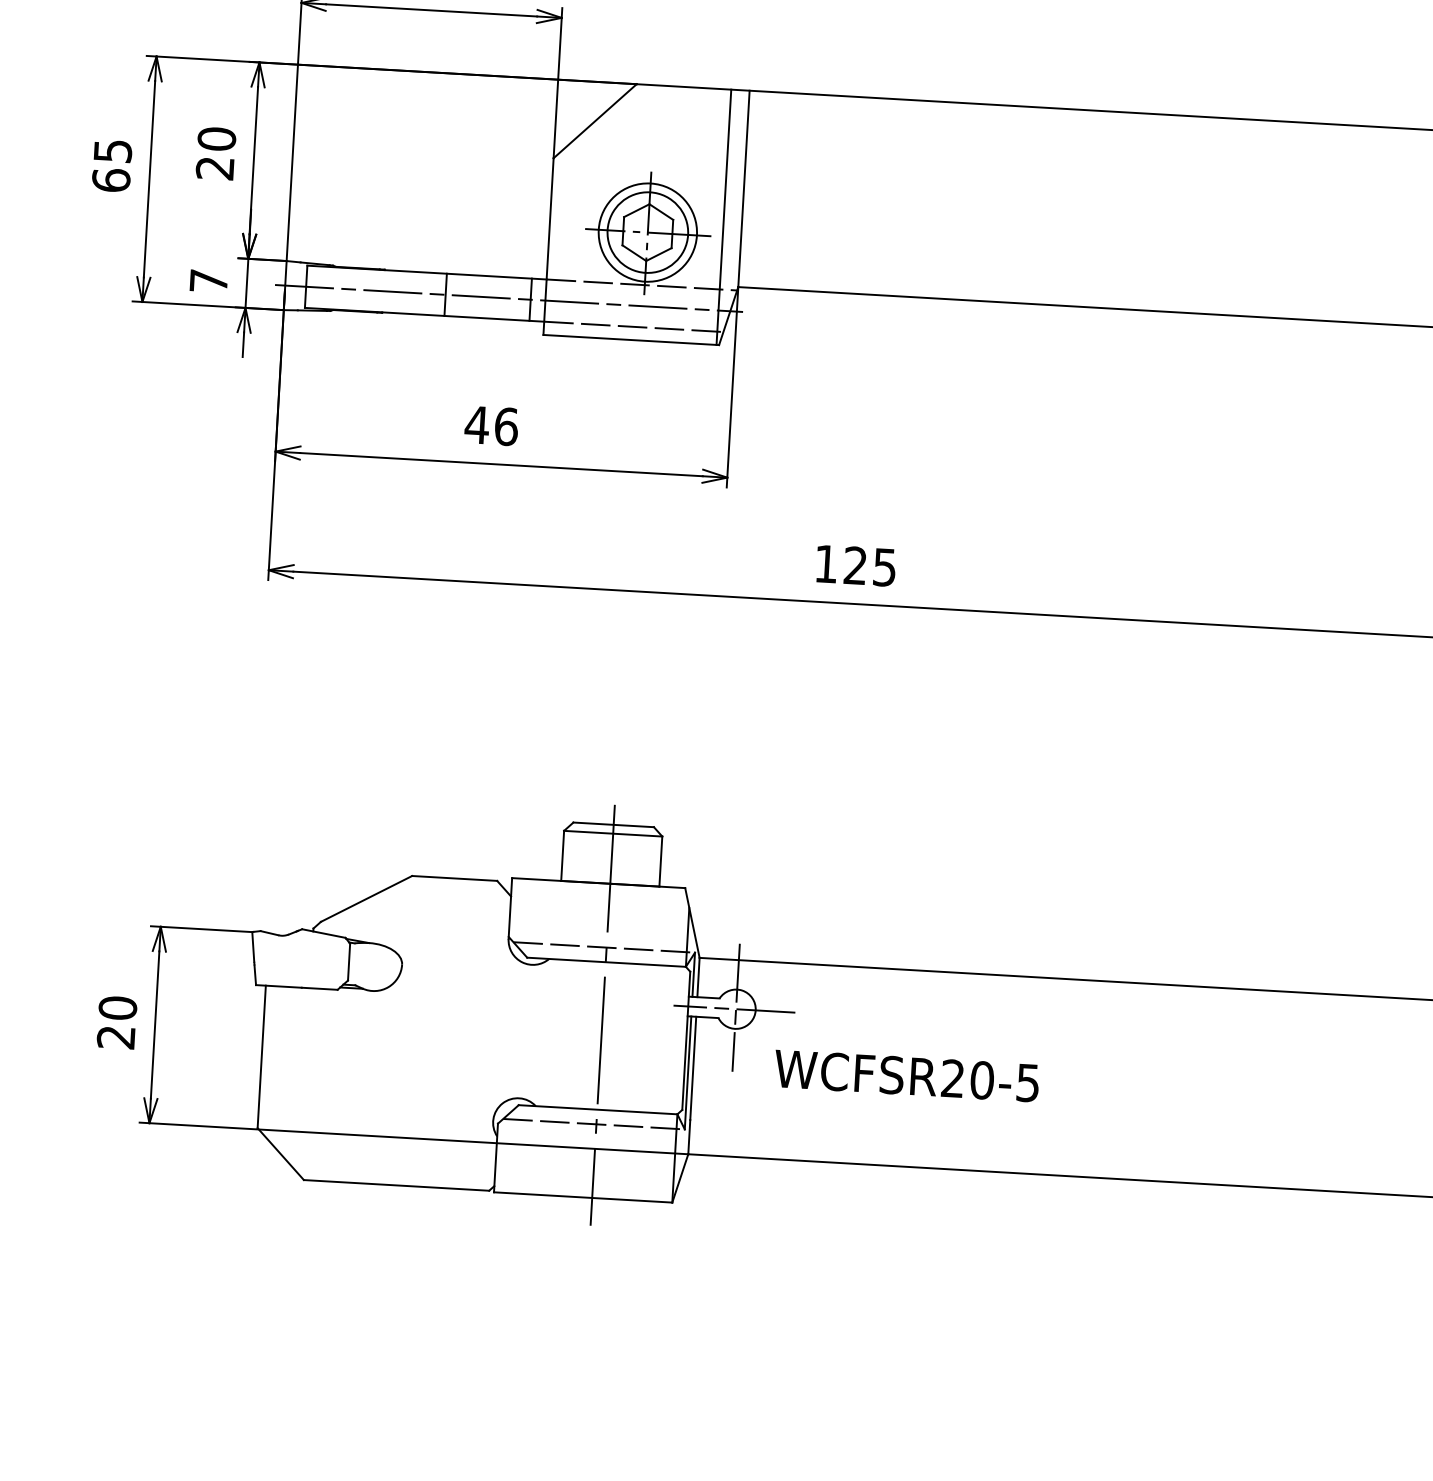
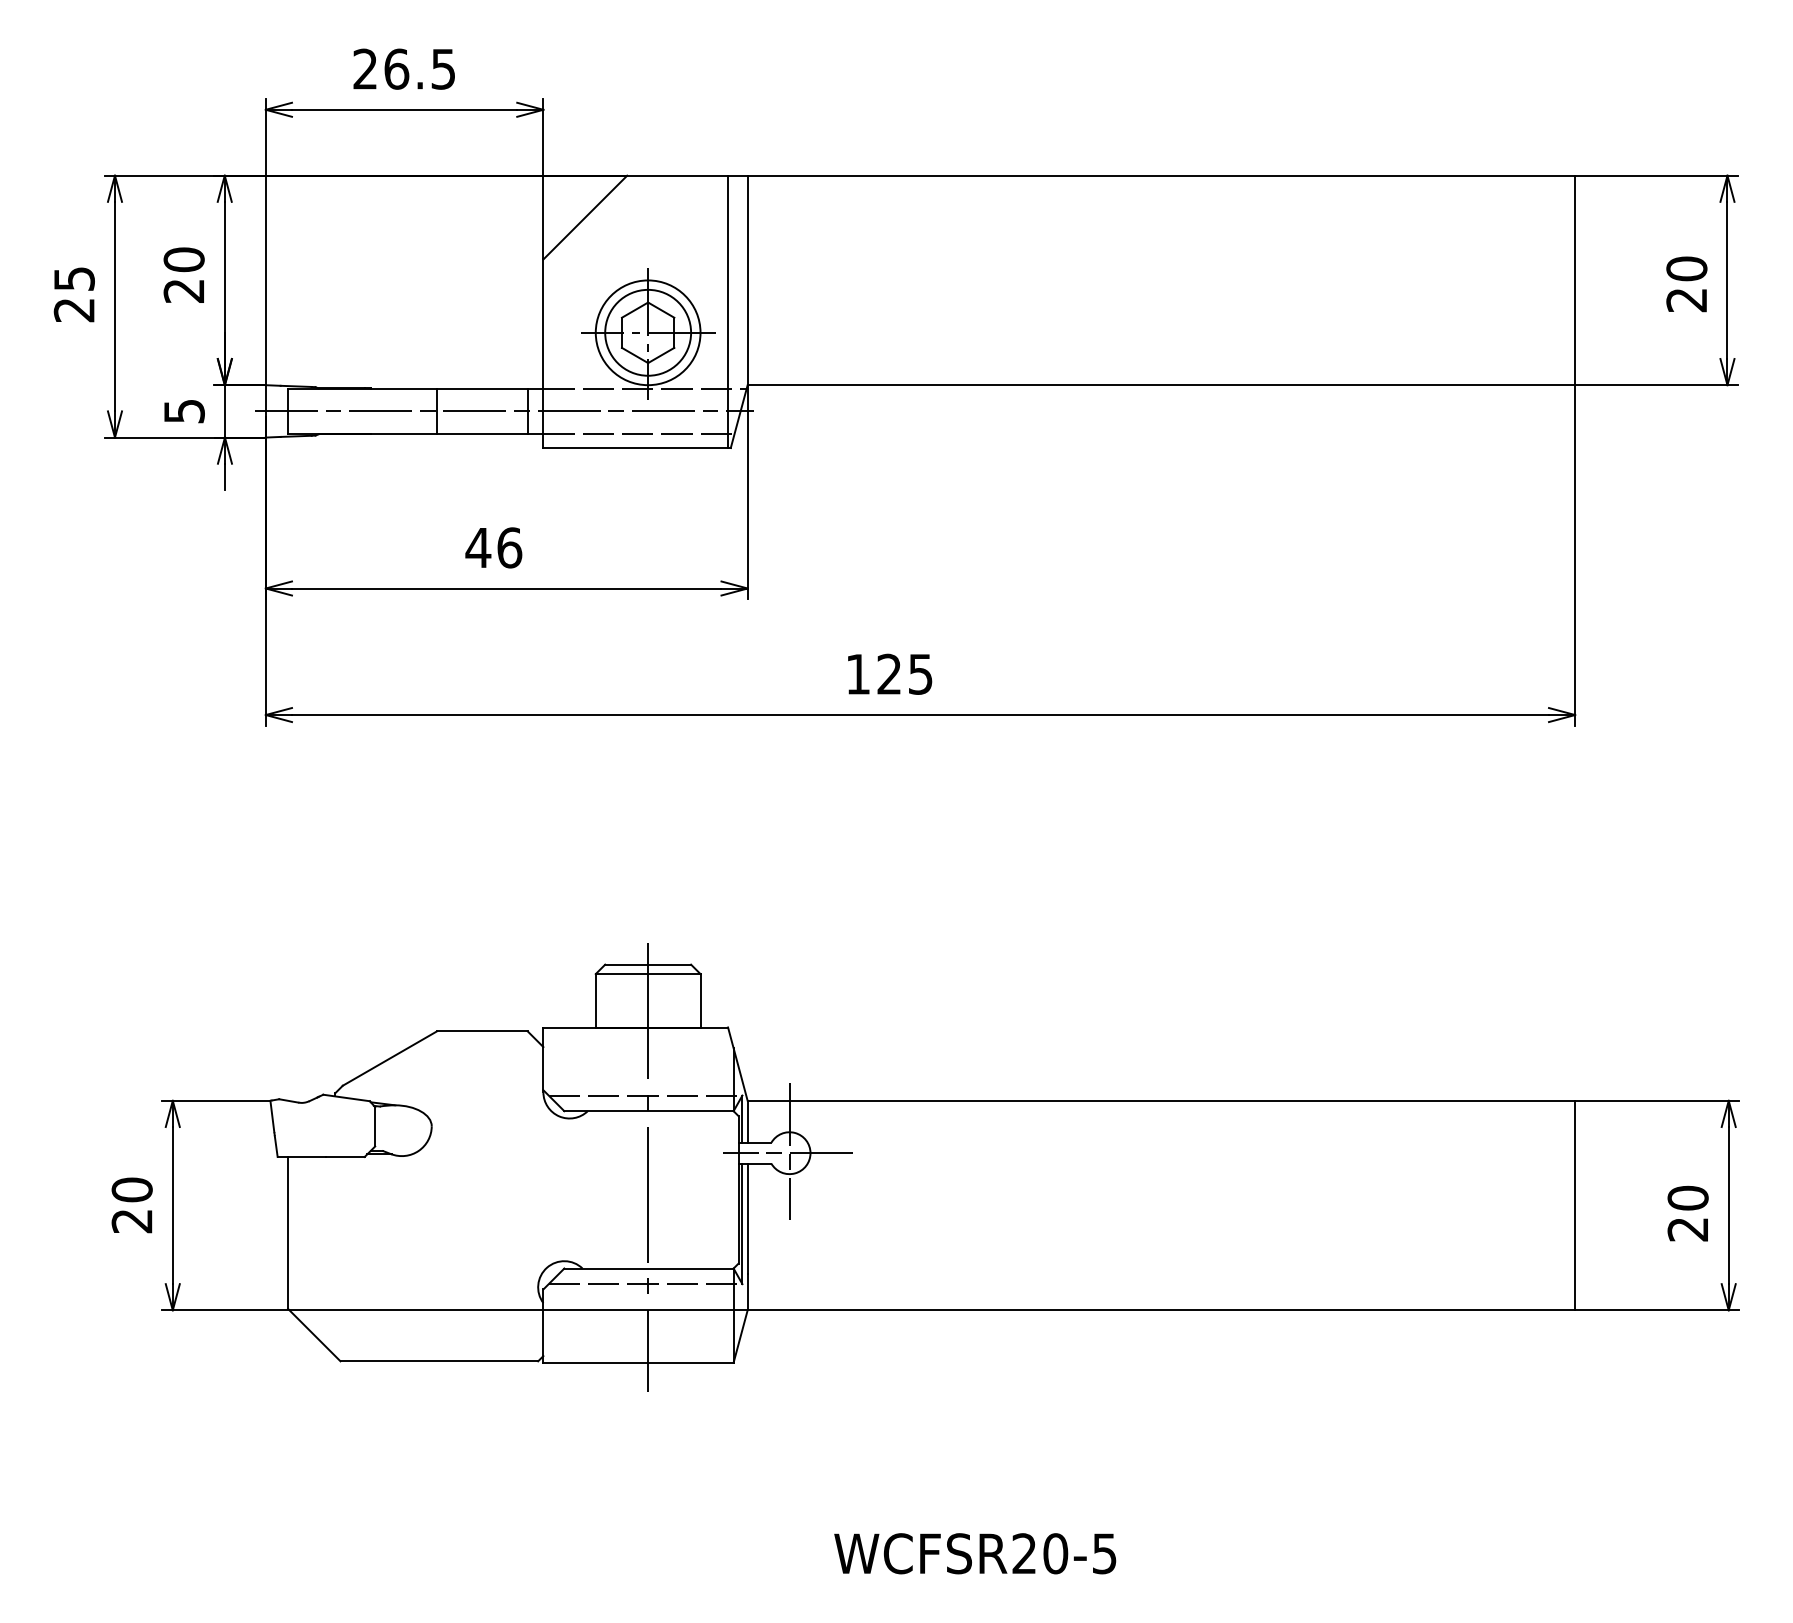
text: (110, 179) -> (73, 309), 65 -> 25
text: (209, 281) -> (184, 411), 7 -> 5
text: (907, 1075) -> (975, 1553), moved

